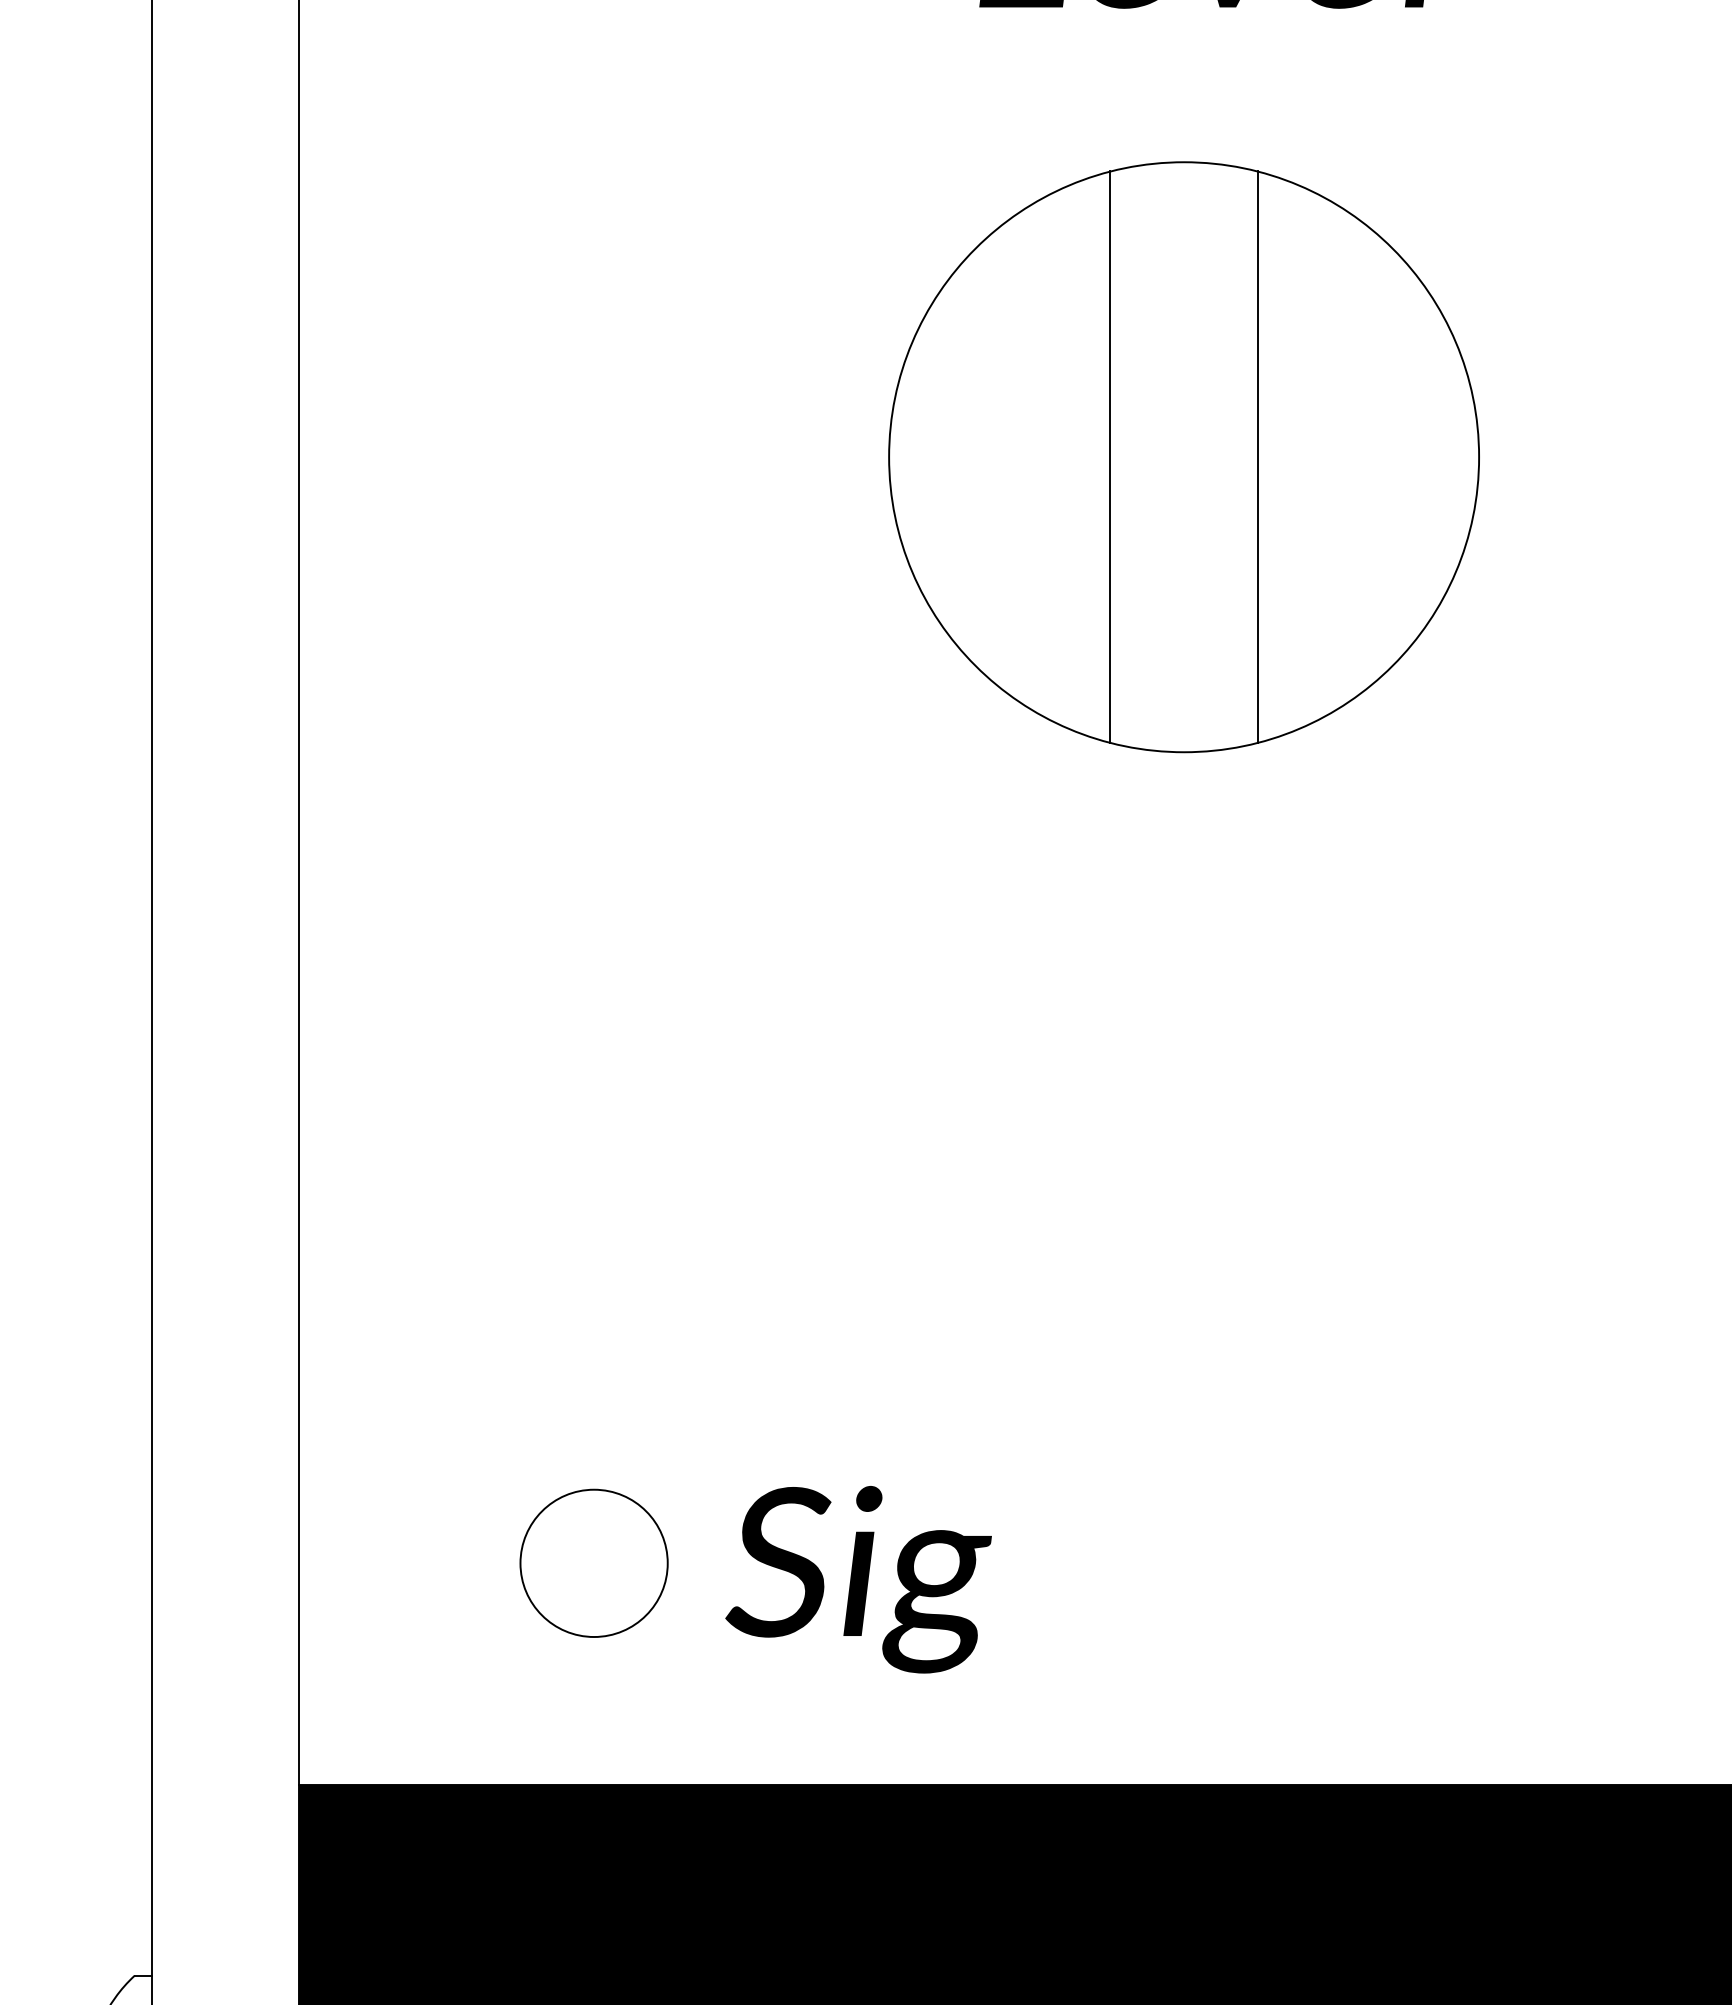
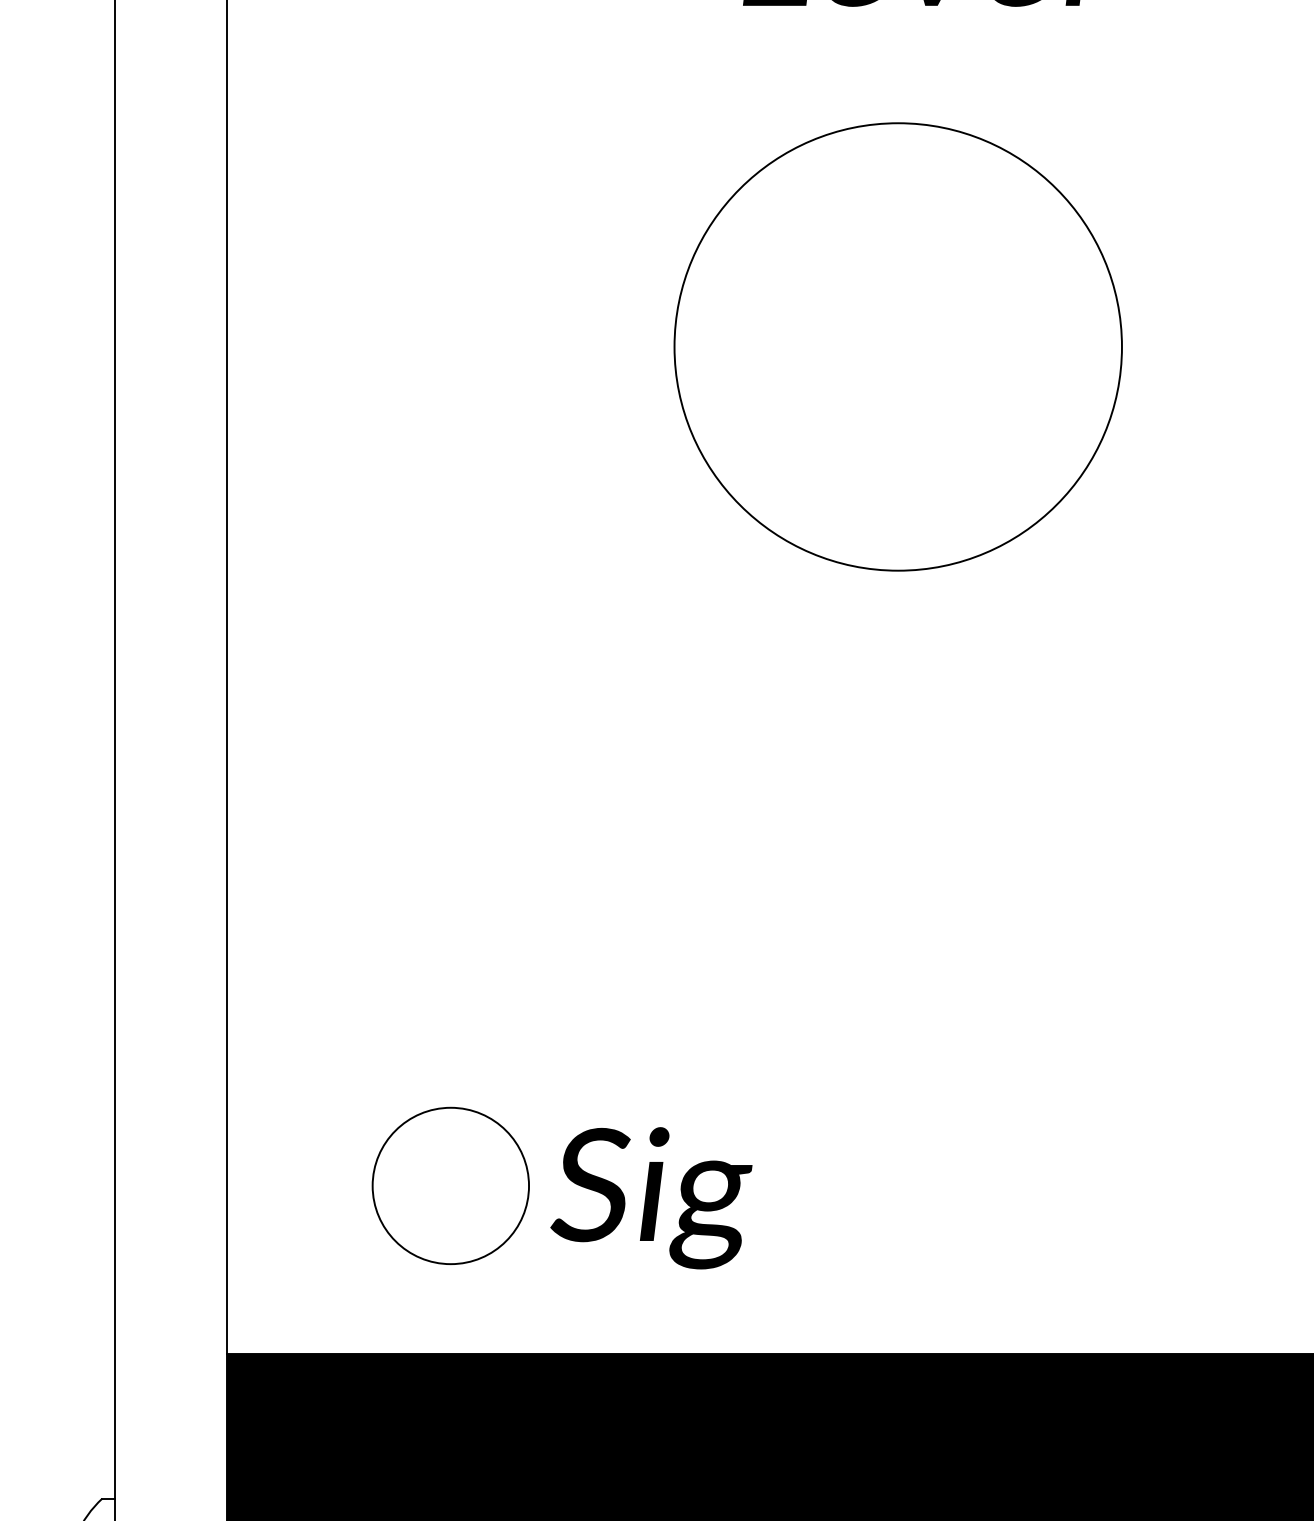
line: (1110, 456) -> (842, 346), removed
line: (1257, 456) -> (953, 346), removed
circle: (593, 1562) -> (450, 1185), size x1.4

